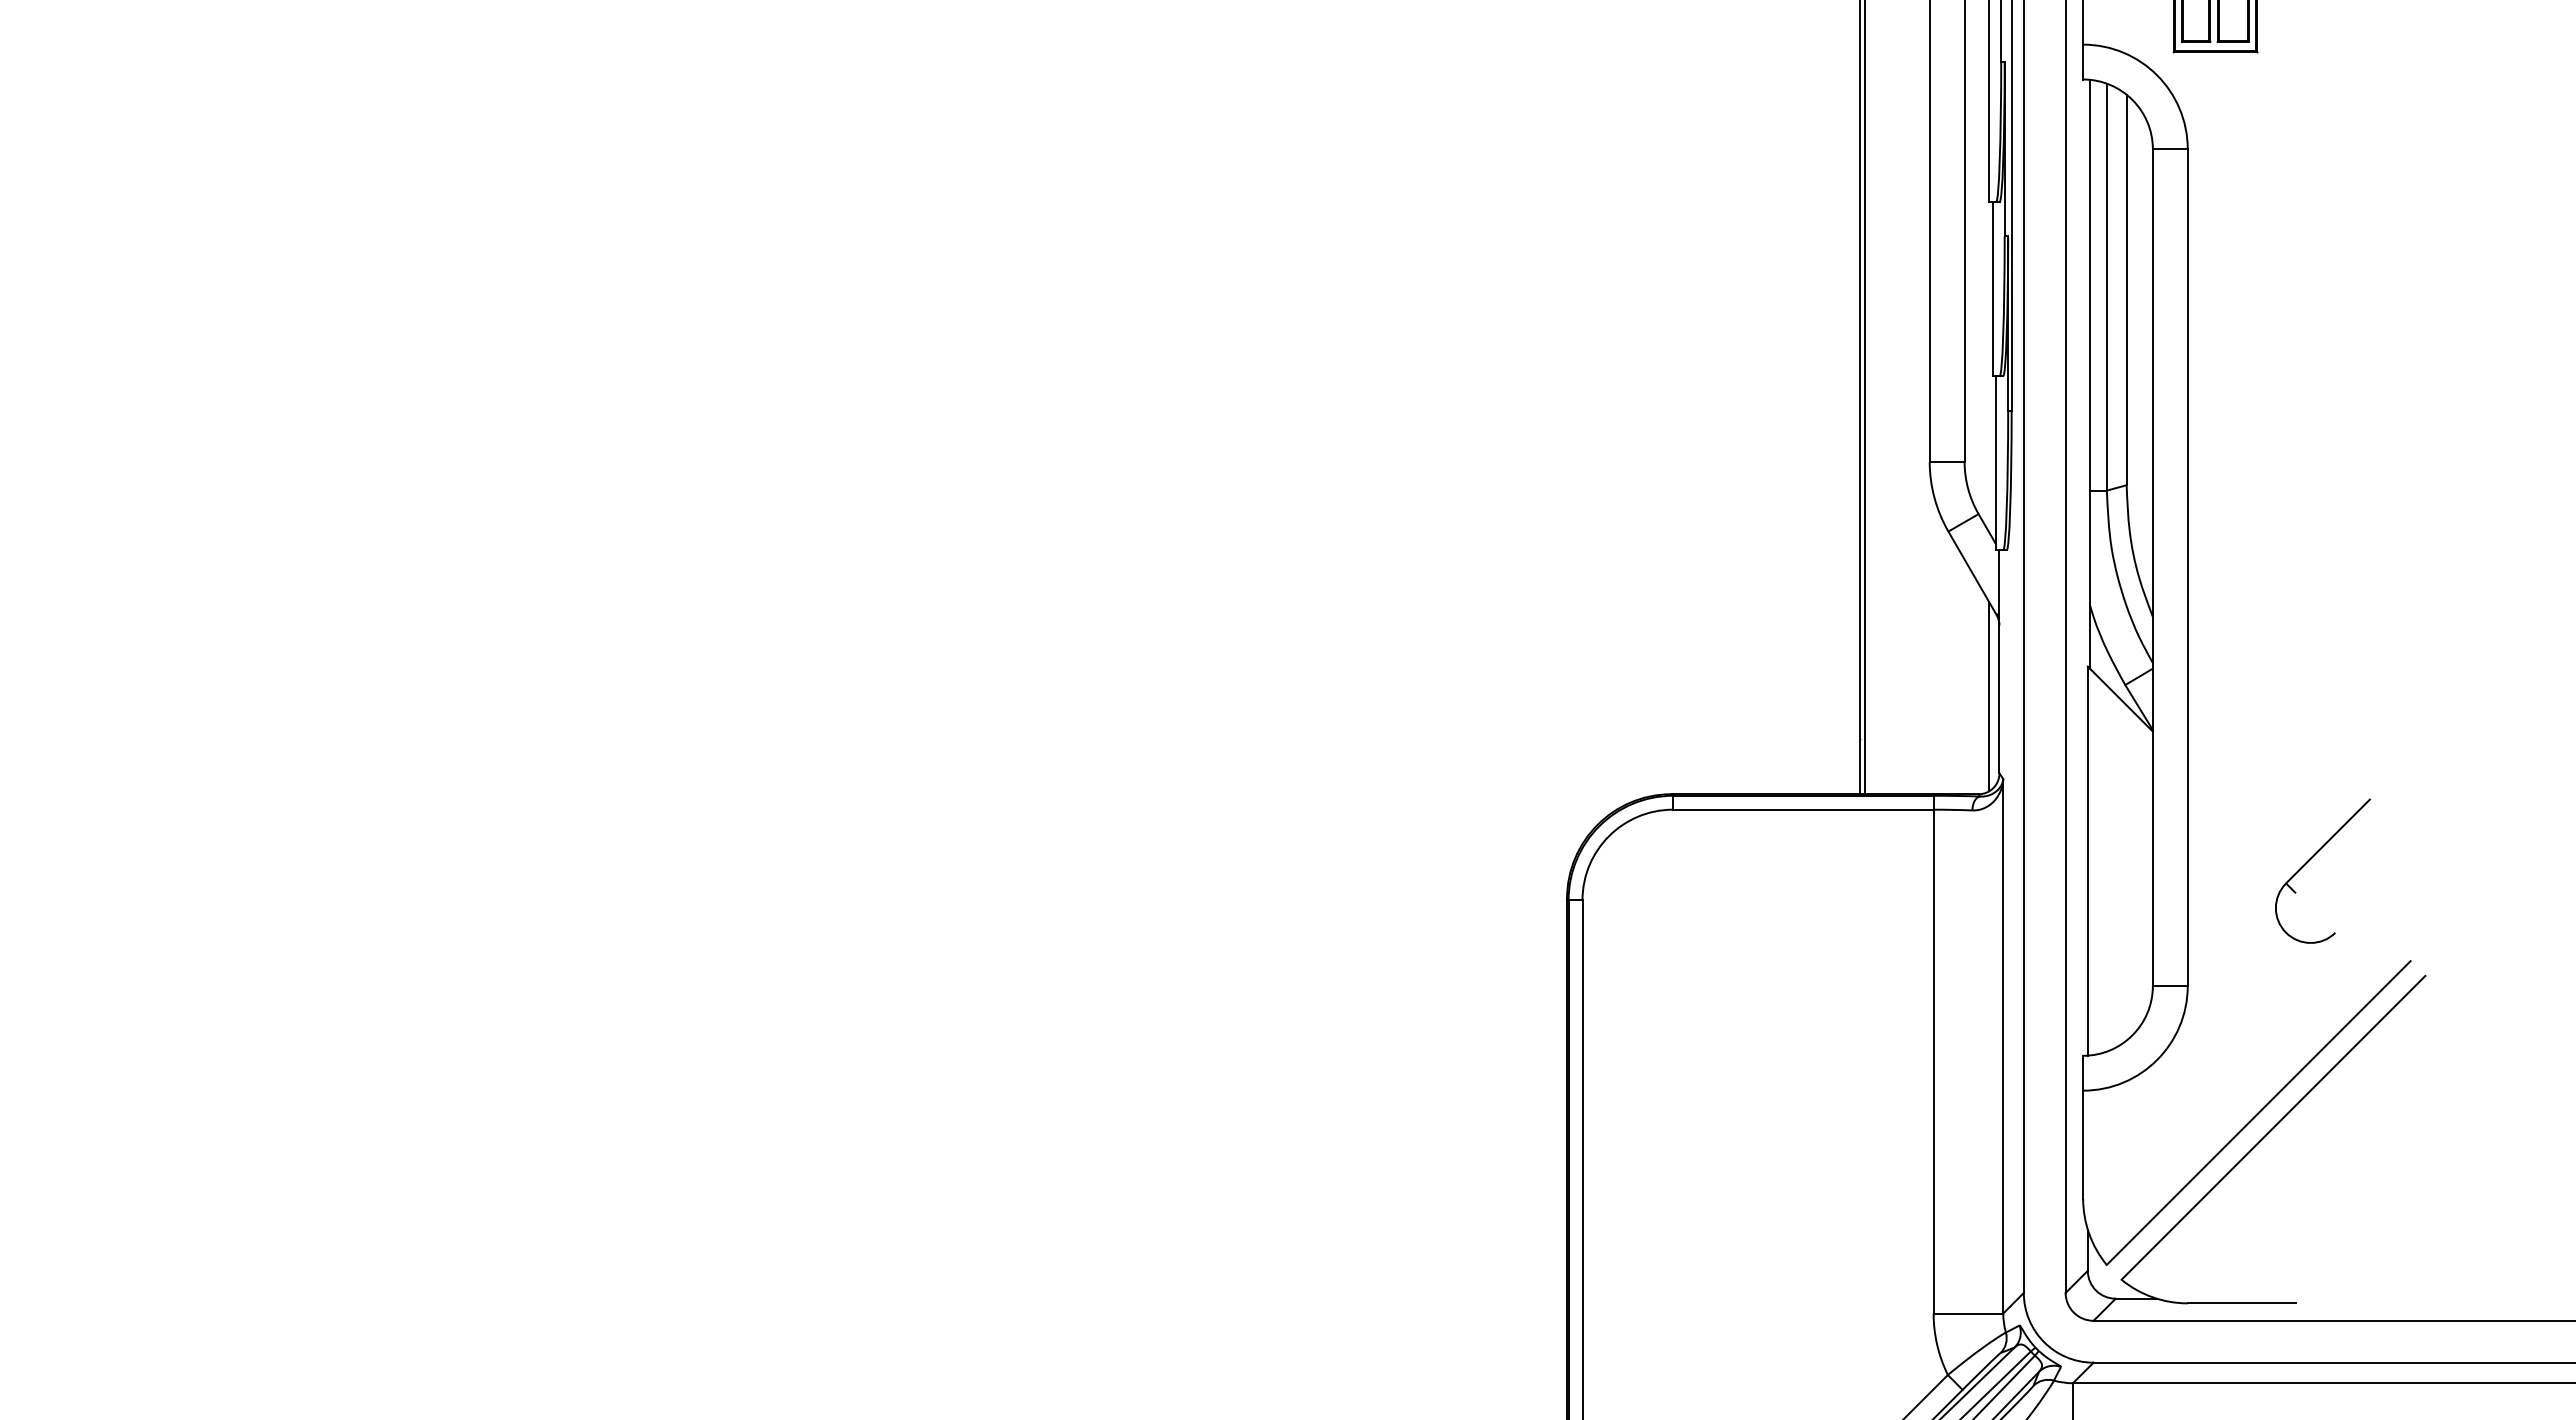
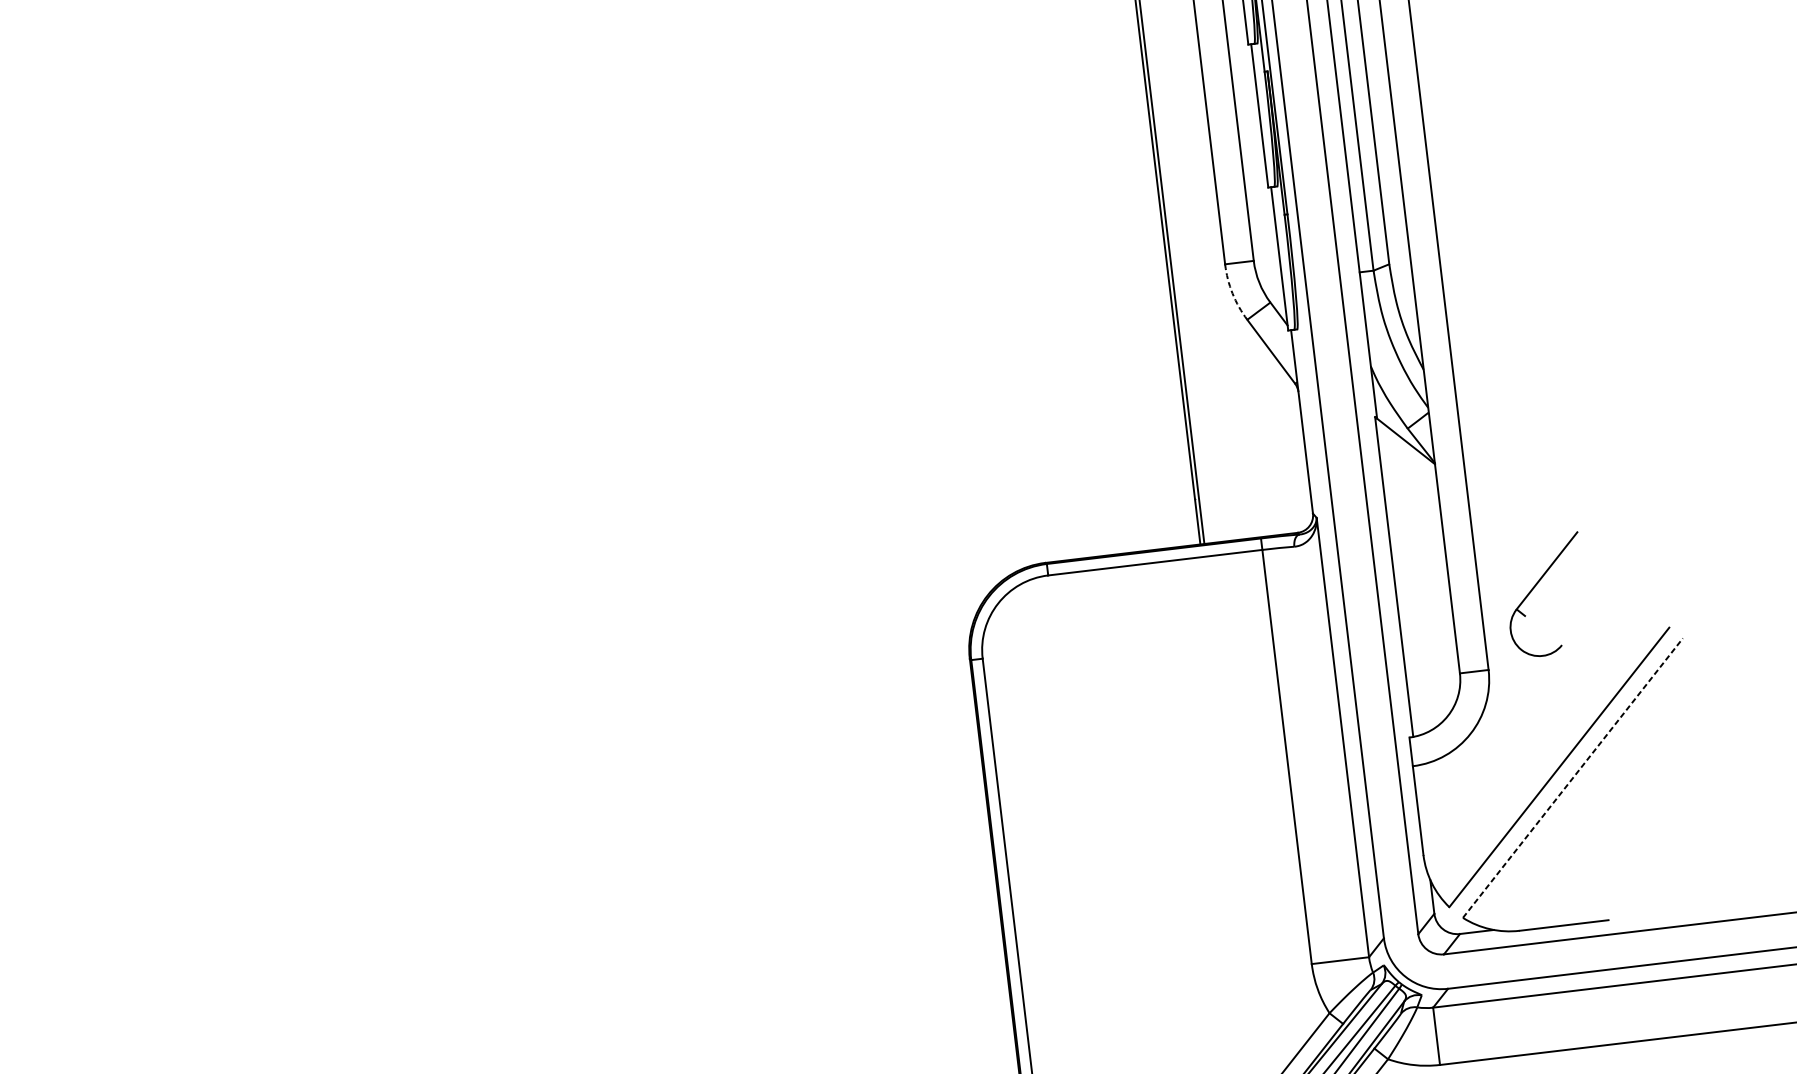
arc: (1934, 497) -> (1232, 293), solid -> dashed
line: (1989, 696) -> (1297, 451), removed
part: (2311, 859) -> (1535, 587), moved
line: (2273, 1127) -> (1572, 777), solid -> dashed

